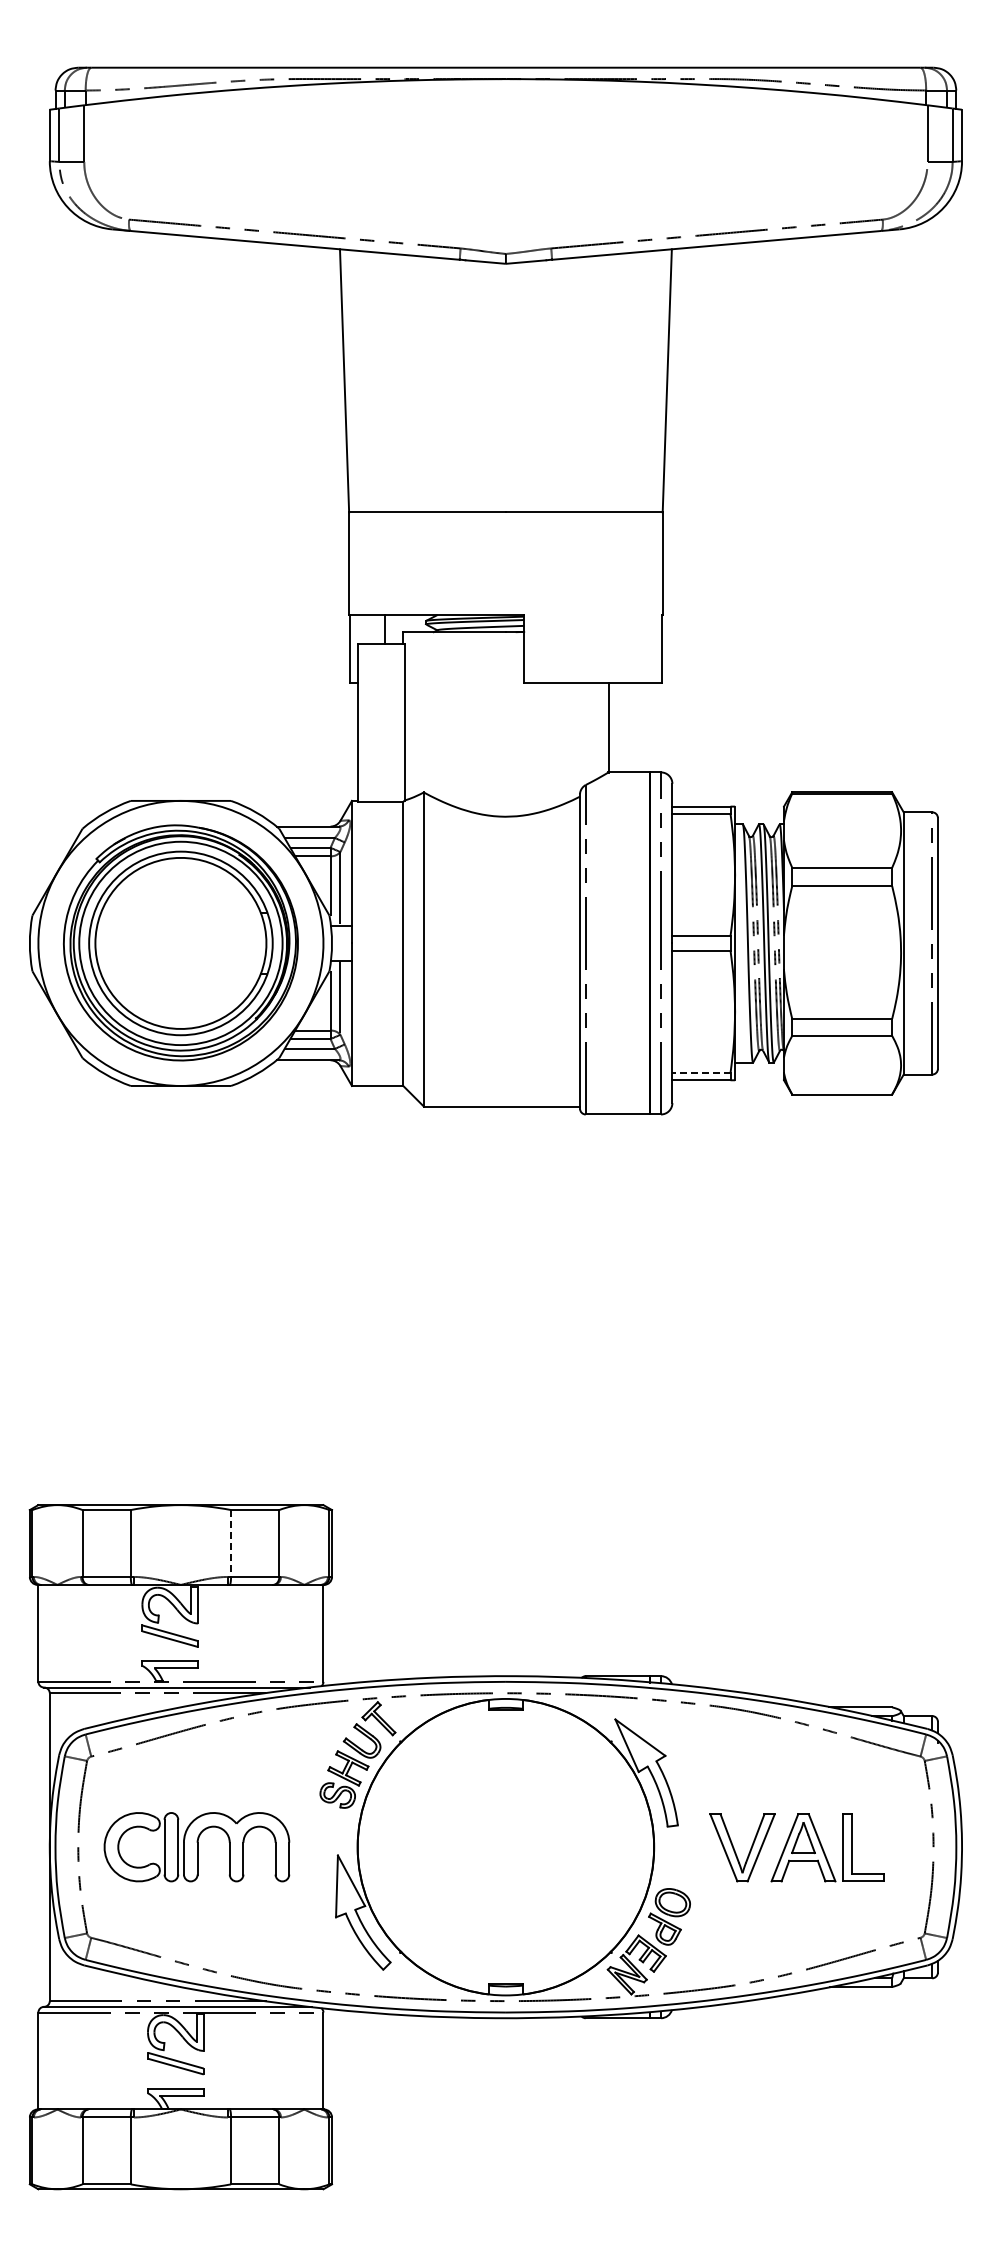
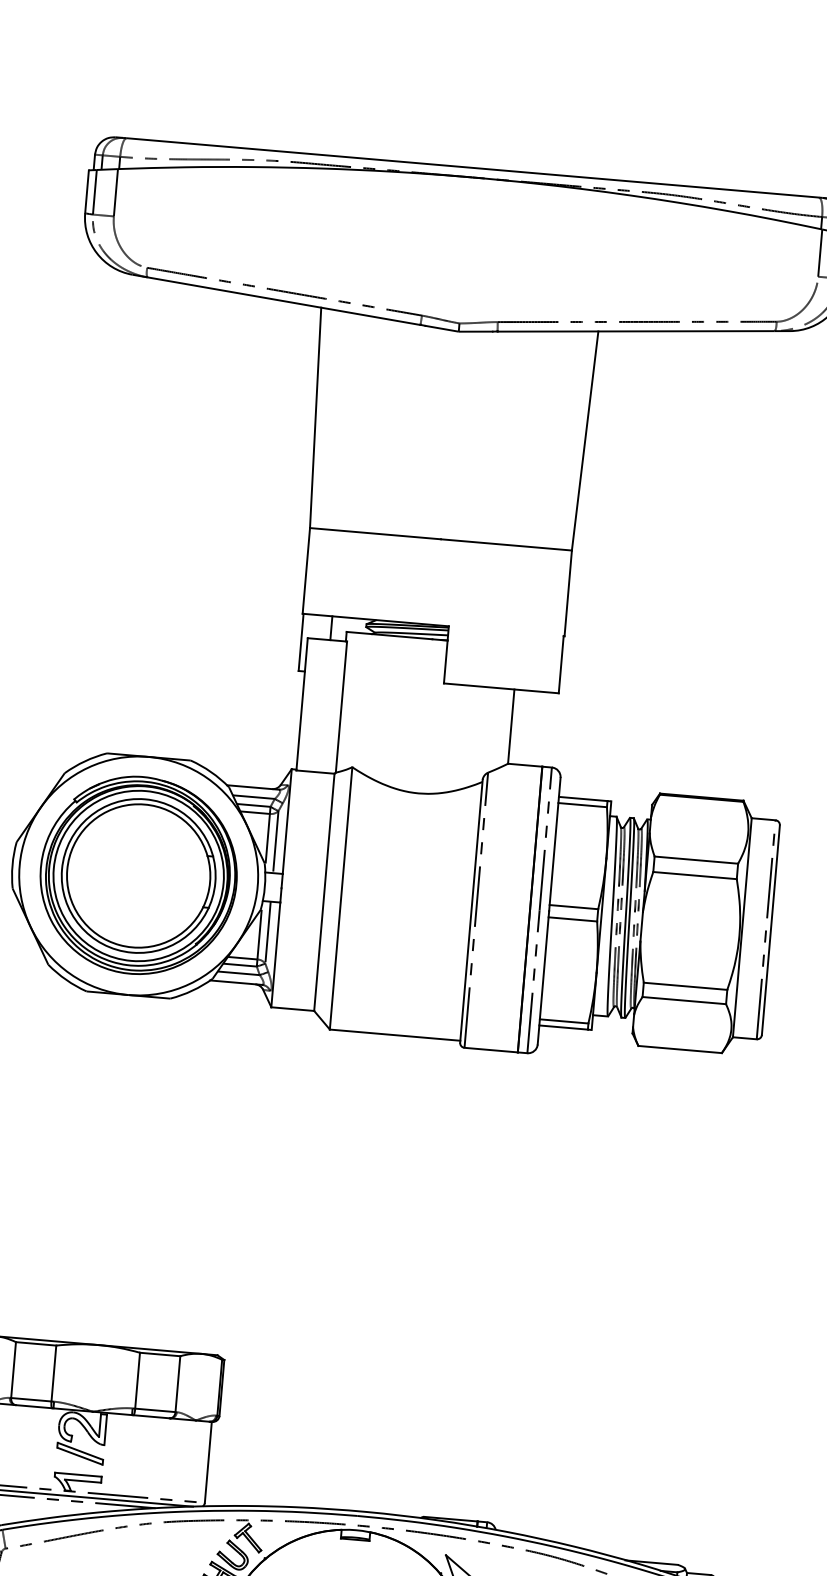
line: (700, 1072) -> (563, 1020), dashed -> solid
line: (231, 1544) -> (137, 1381), dashed -> solid

